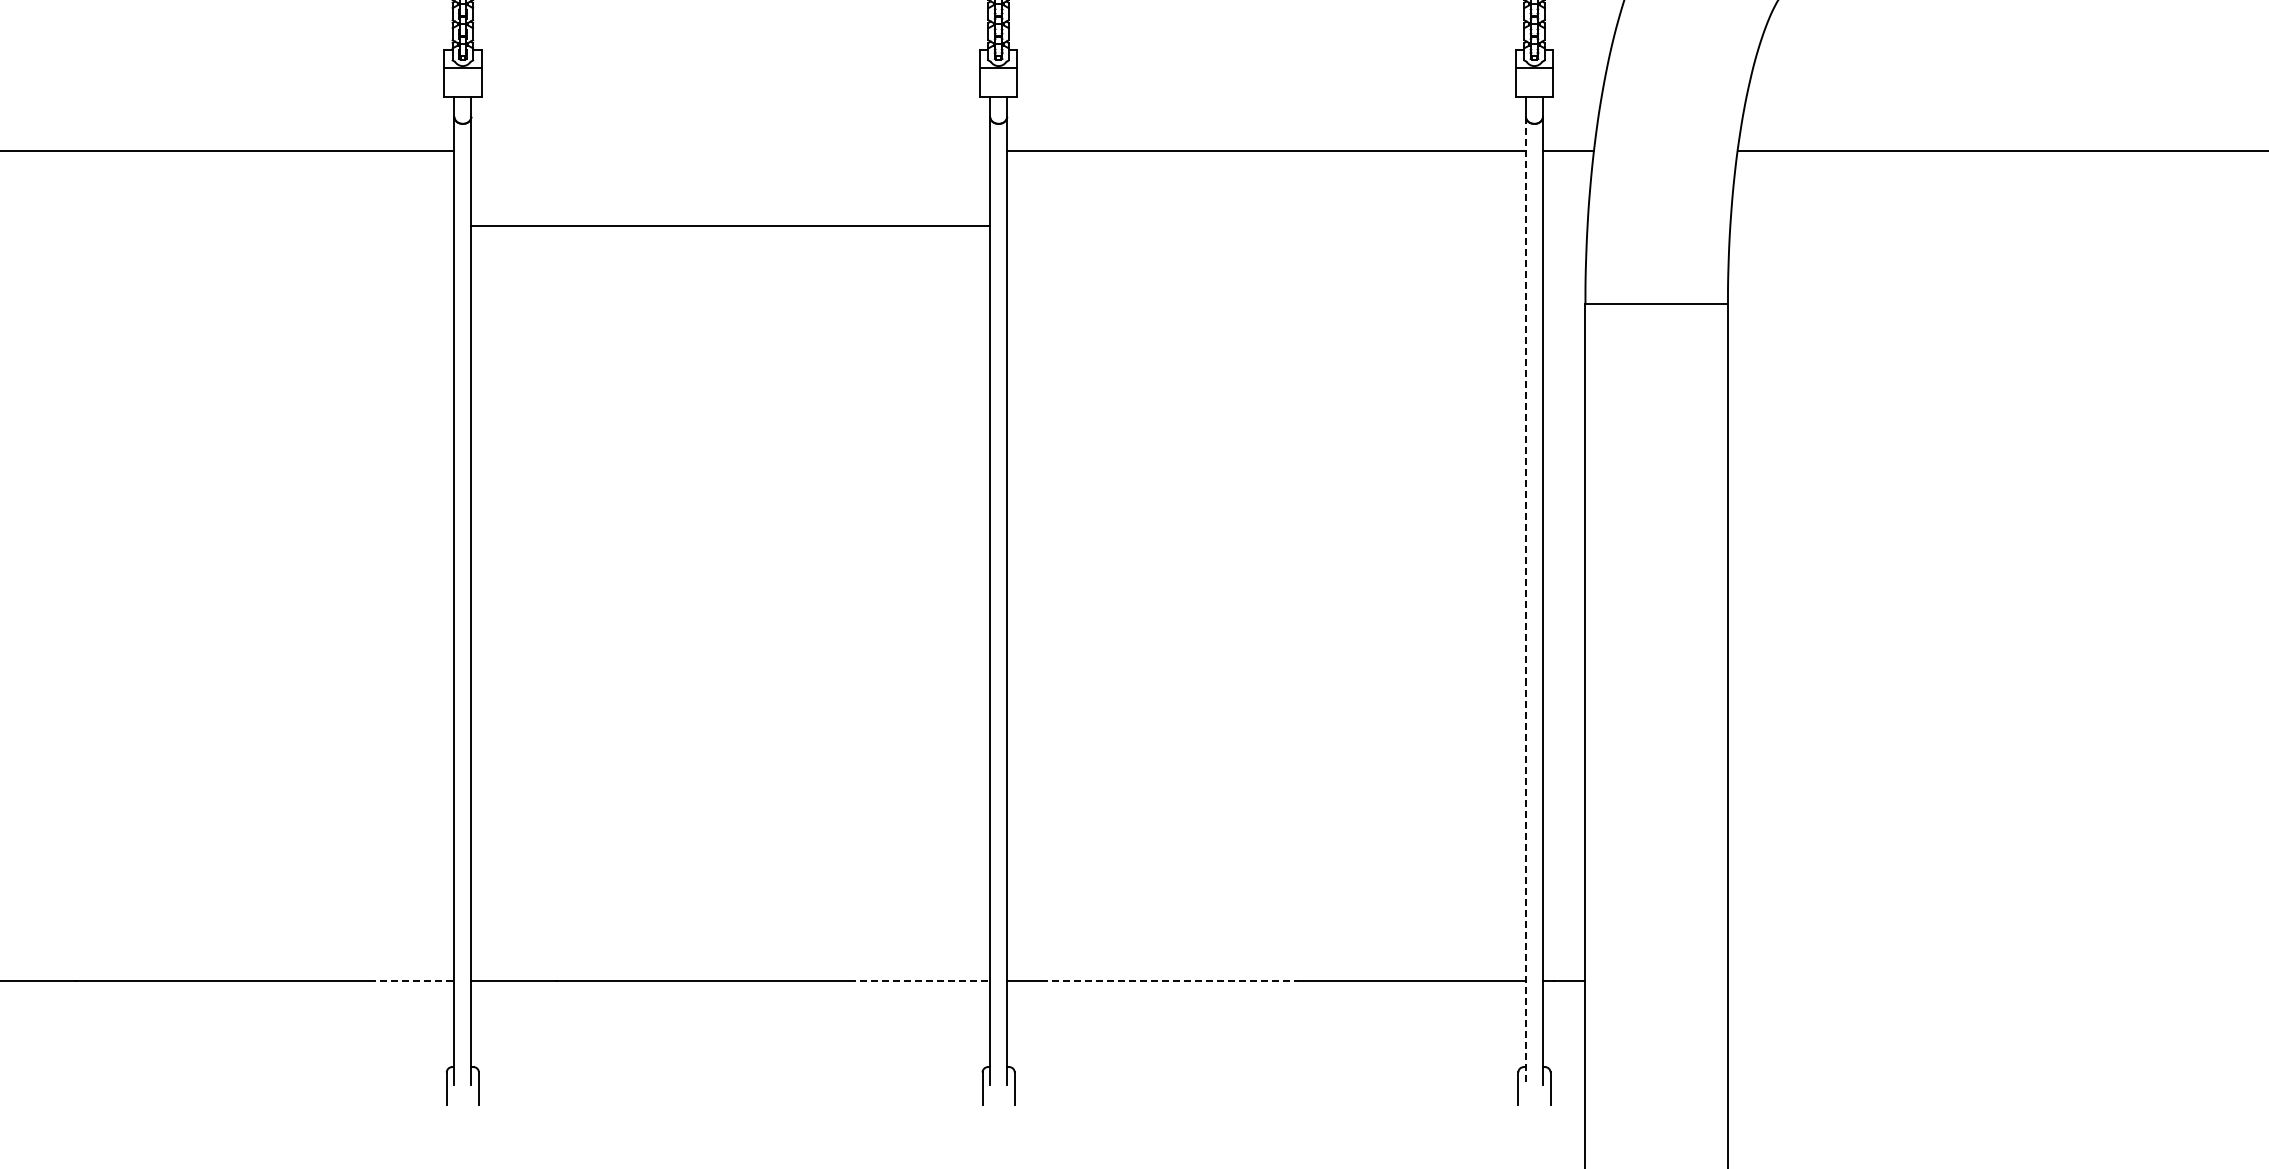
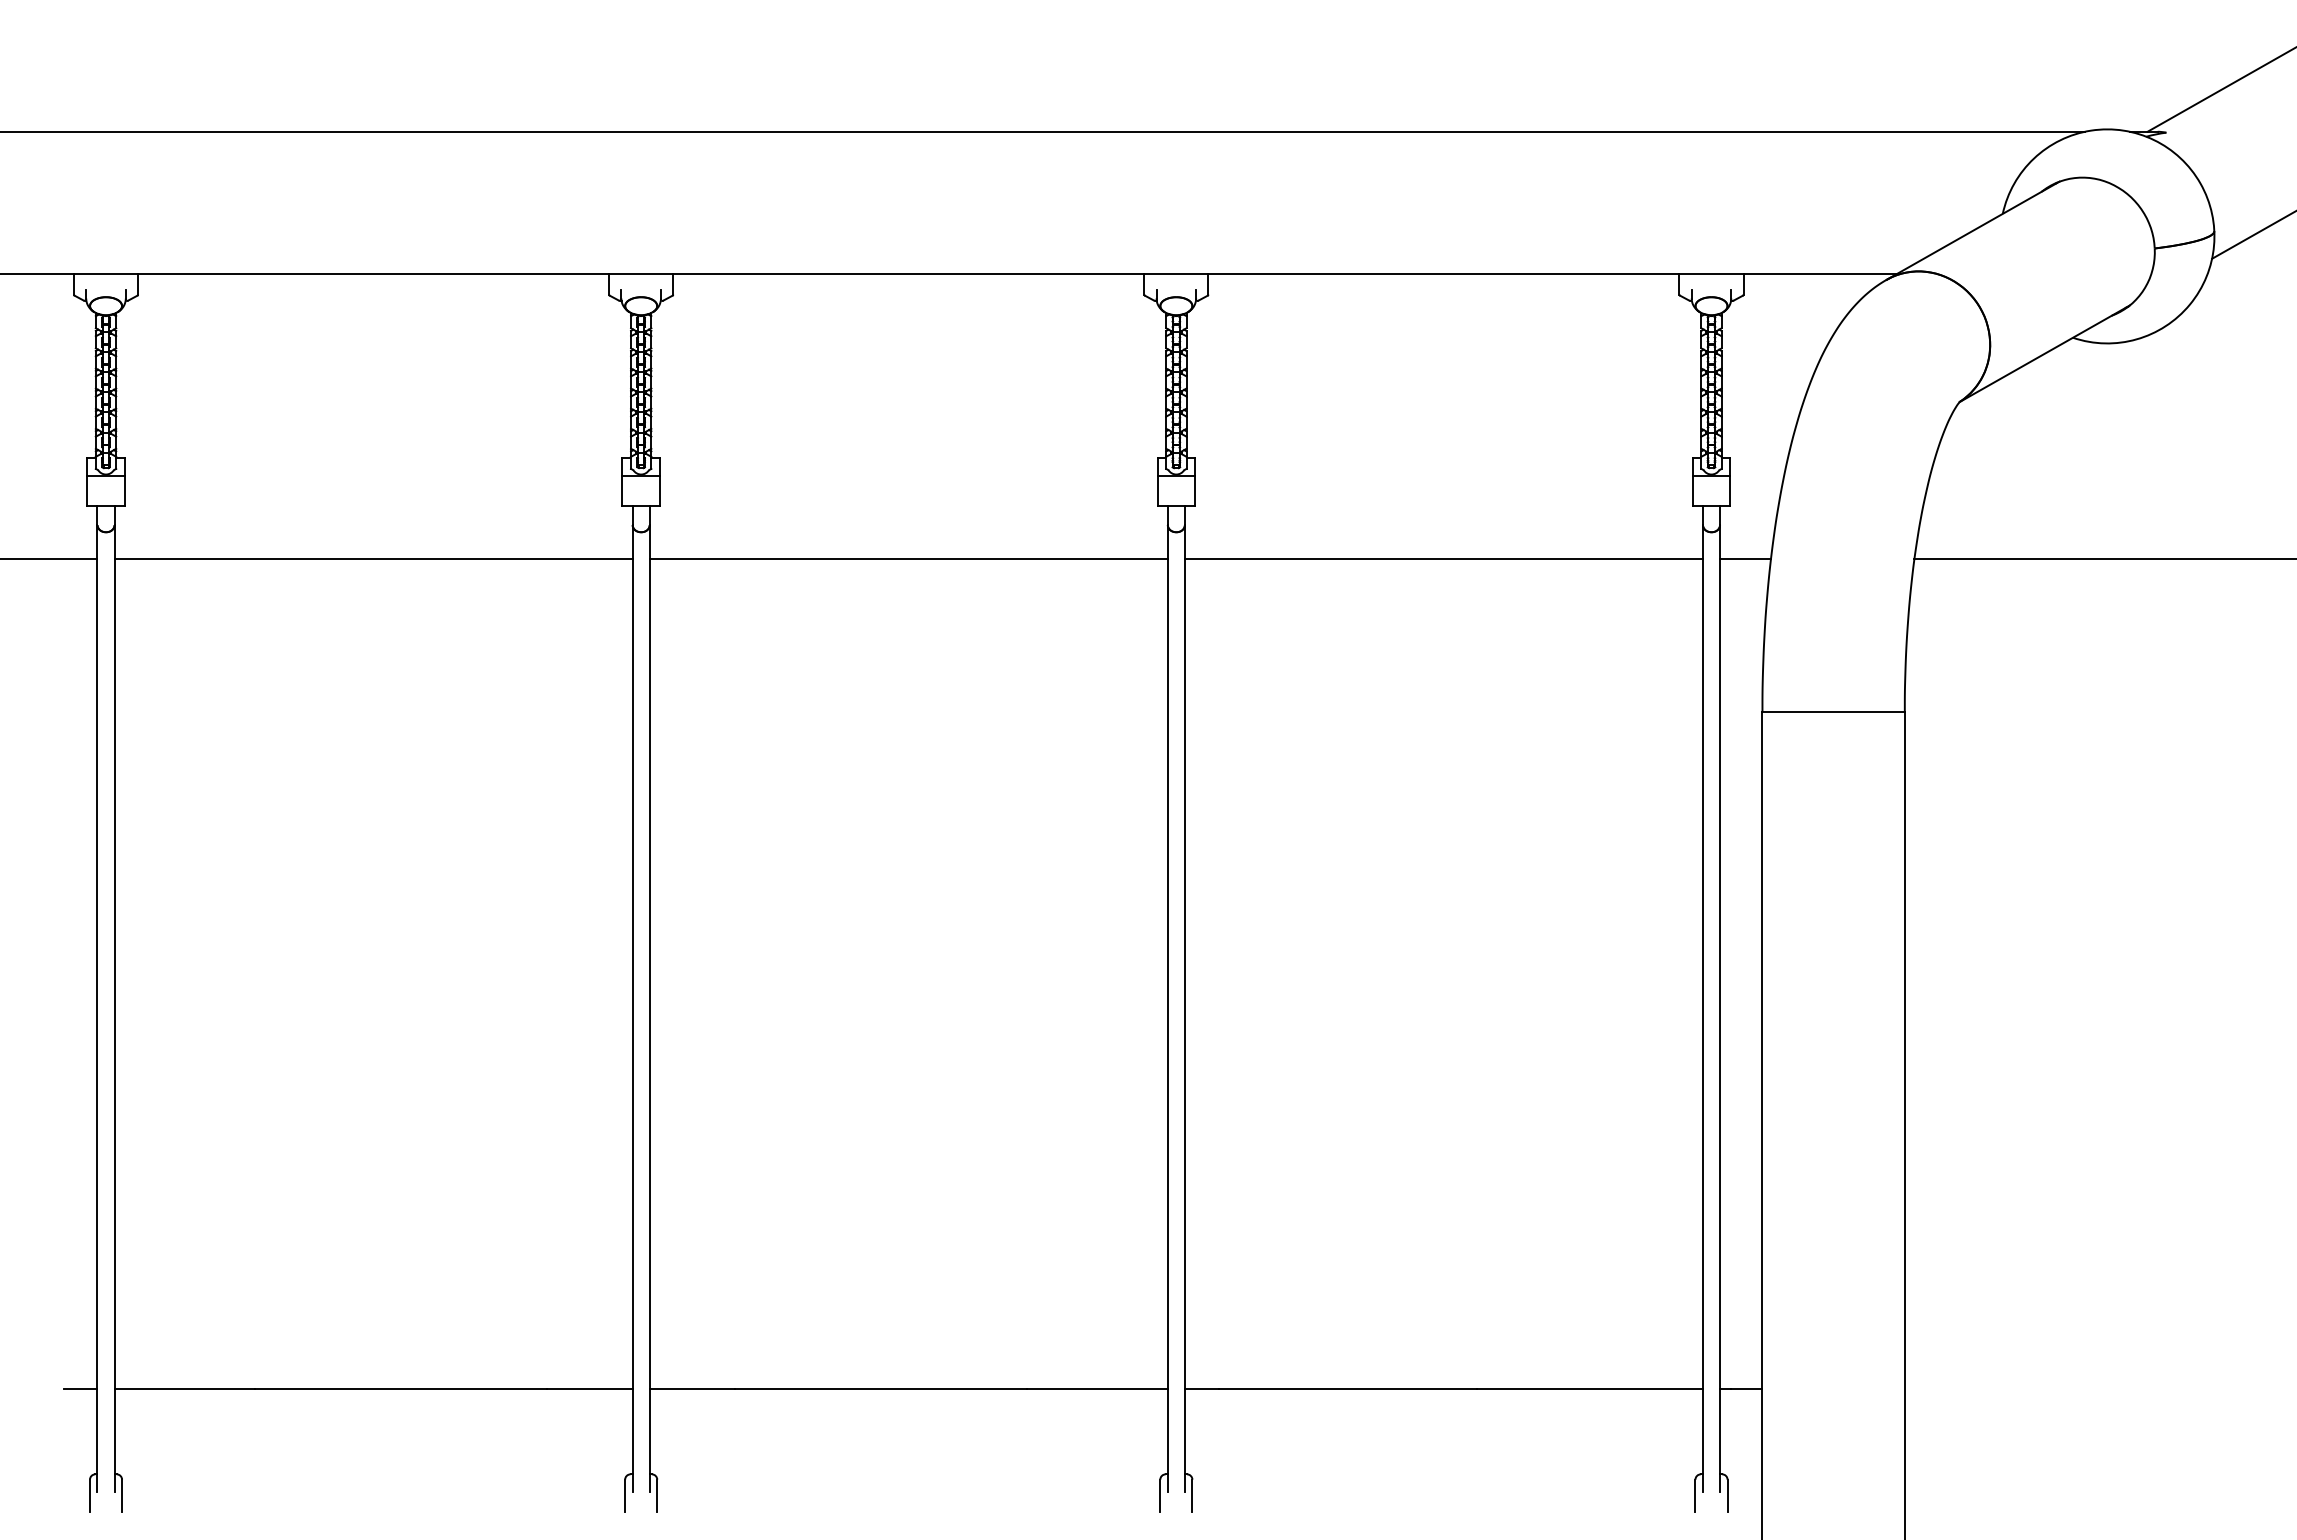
line: (730, 226) -> (908, 559), moved
line: (1525, 601) -> (1702, 1009), dashed -> solid
line: (412, 981) -> (590, 1388), dashed -> solid
line: (919, 981) -> (1097, 1388), dashed -> solid
line: (1171, 981) -> (1348, 1388), dashed -> solid

